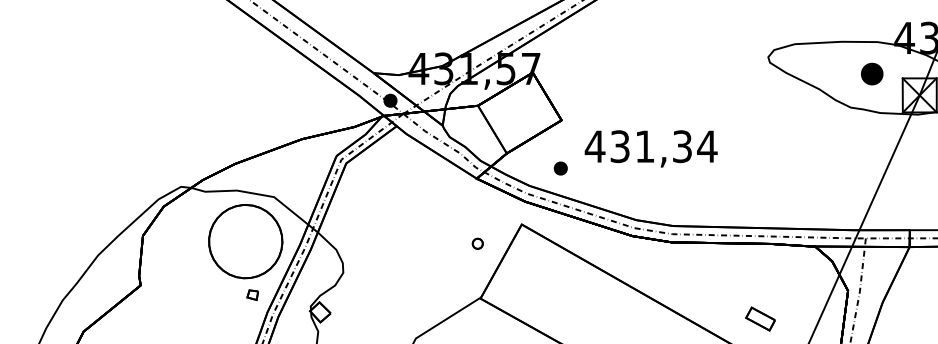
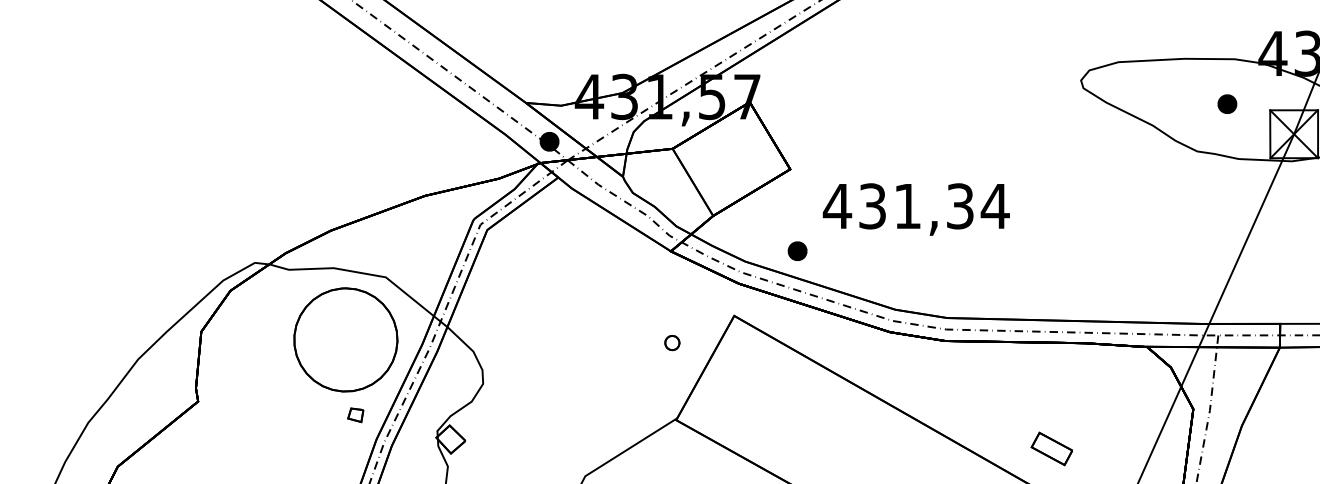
part: (872, 73) -> (1227, 103), size x0.62
part: (560, 168) -> (797, 251), moved
part: (760, 318) -> (1051, 448), moved

